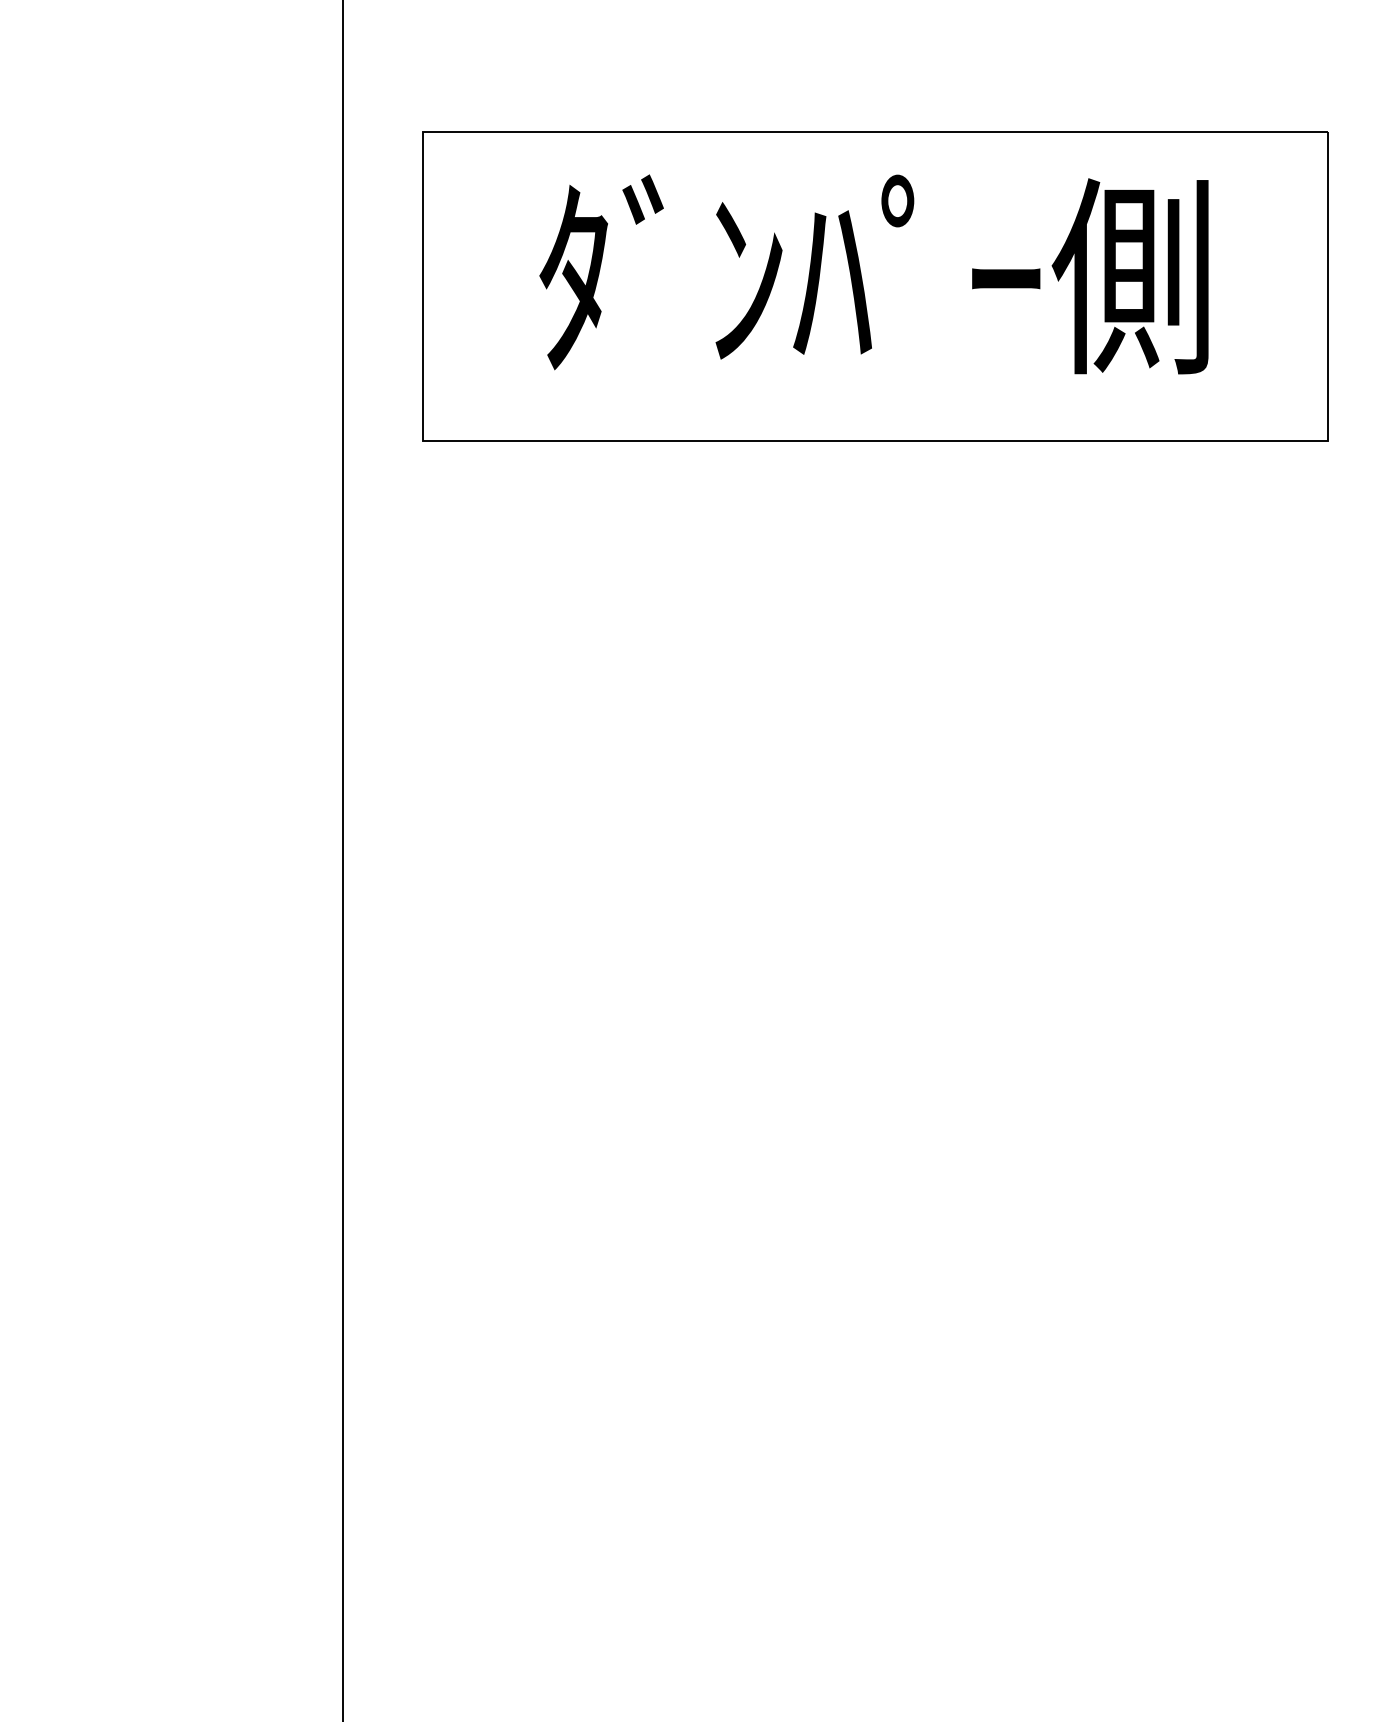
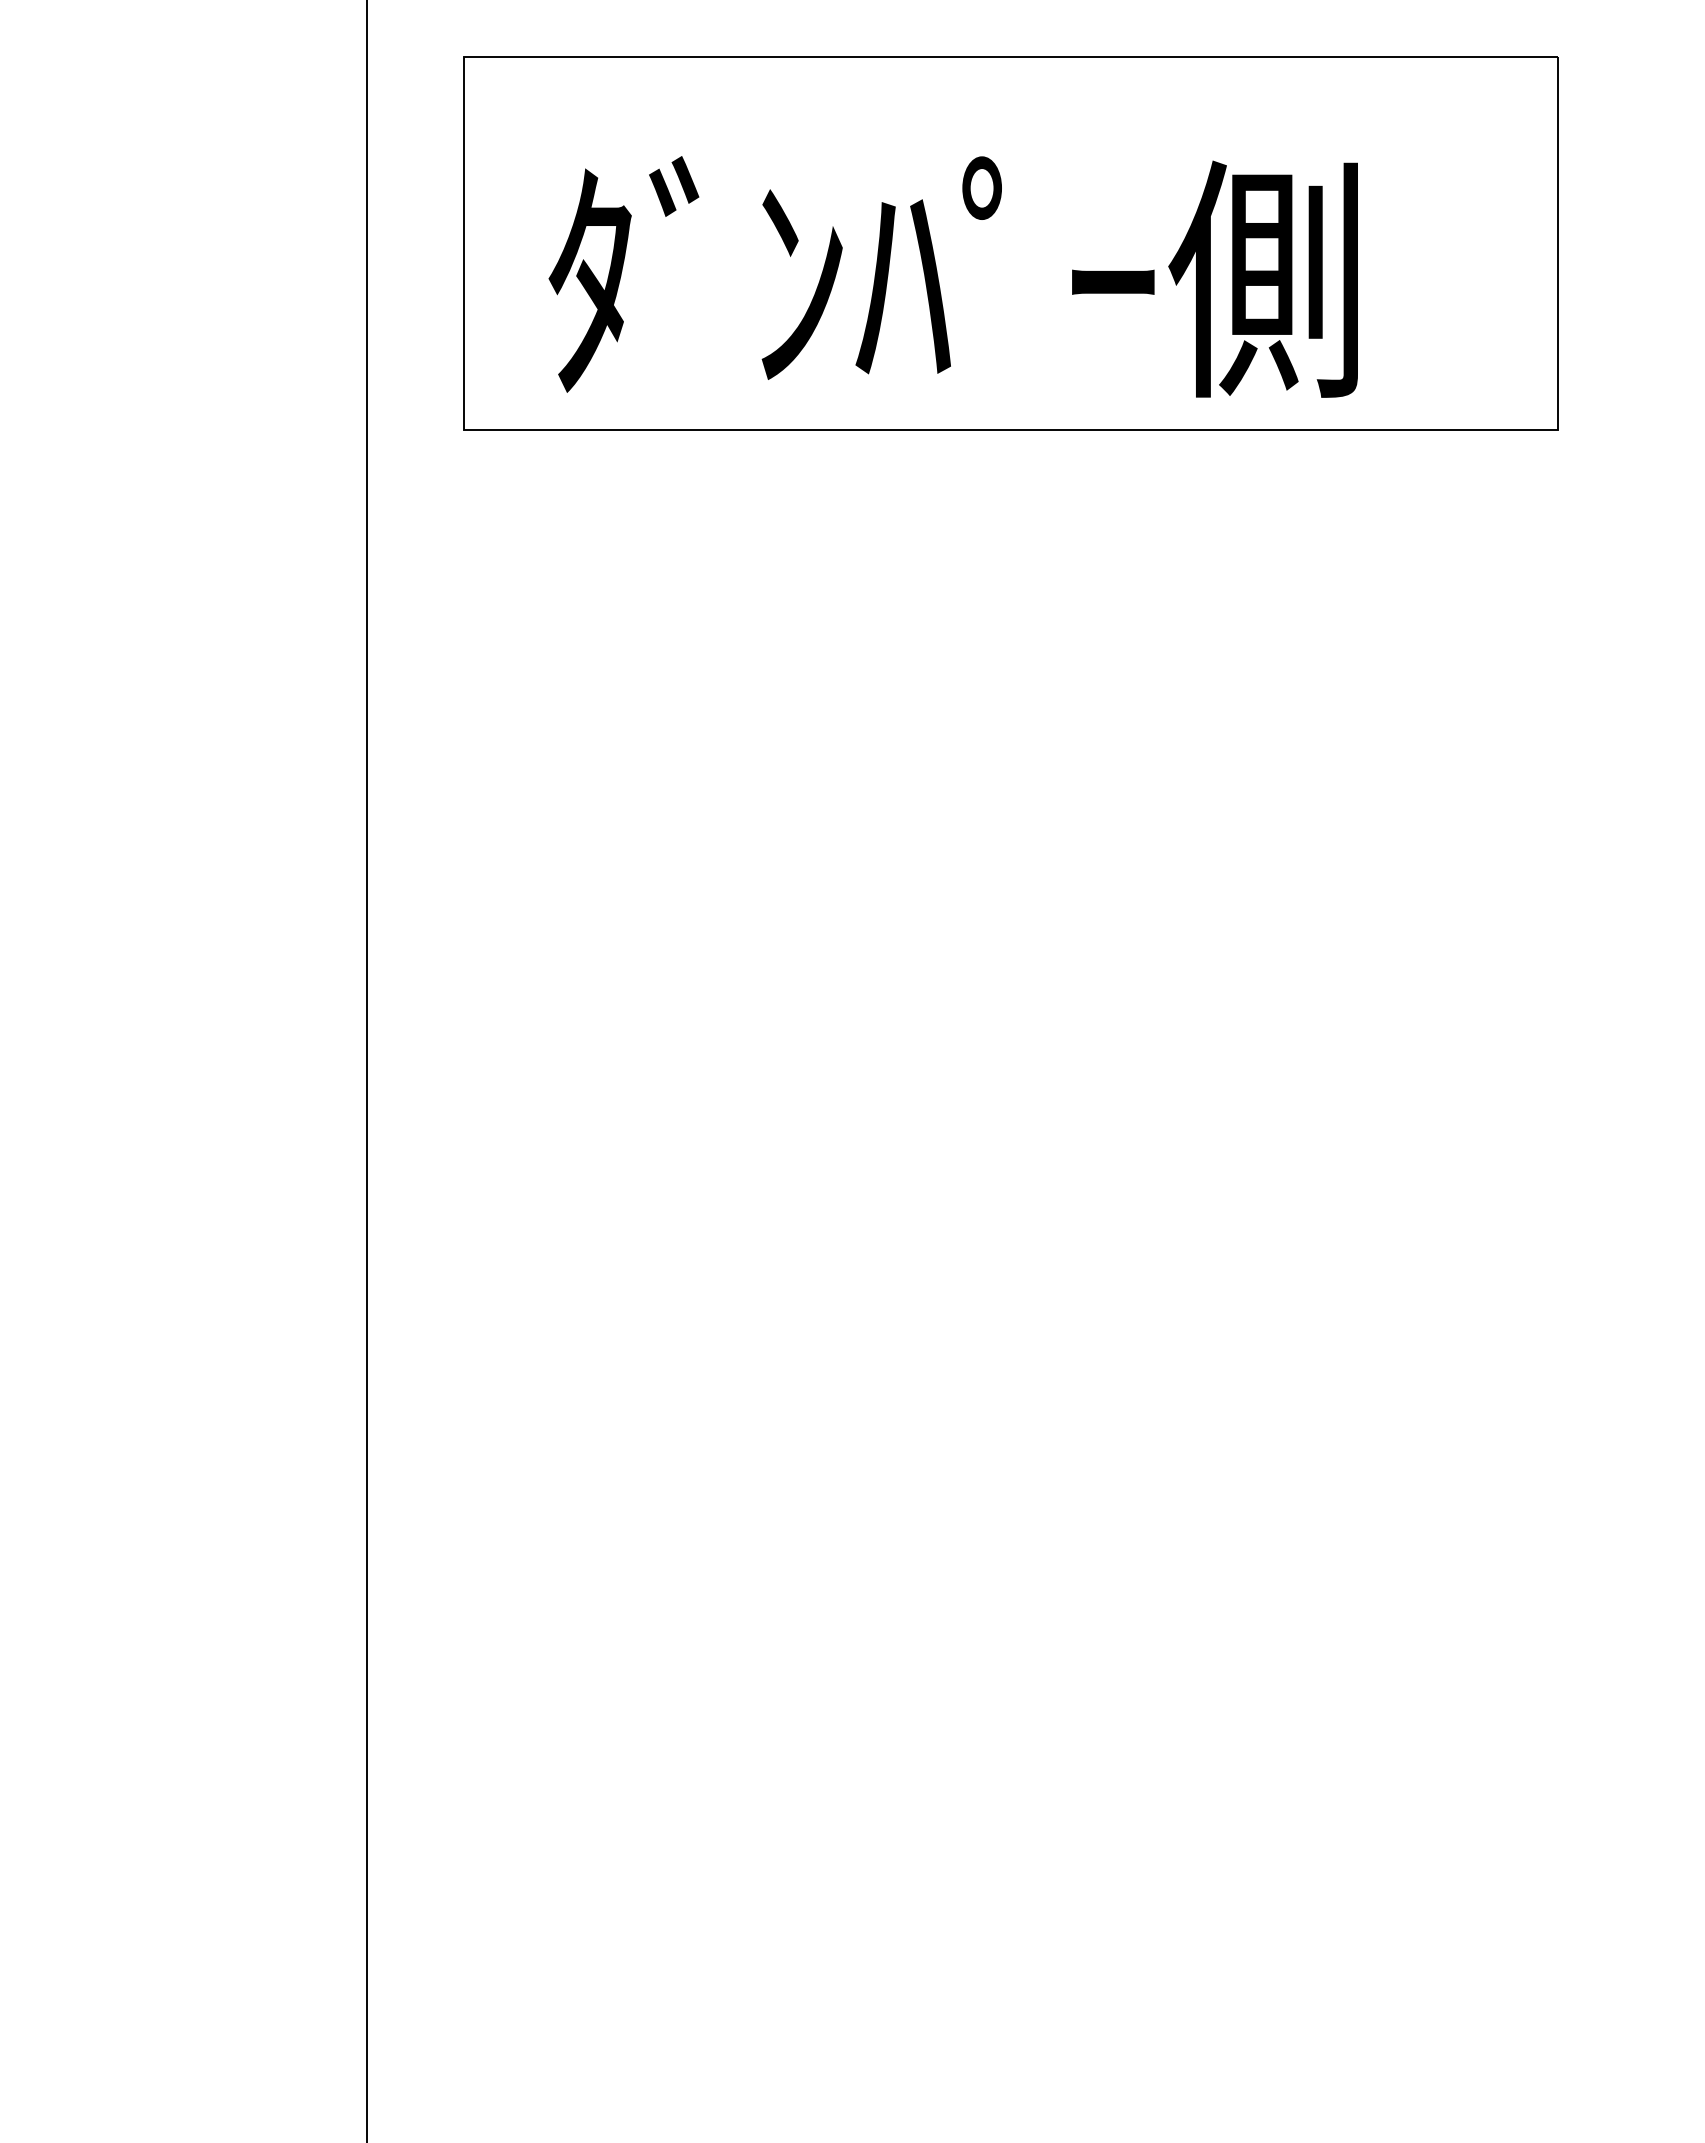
text: (873, 274) -> (952, 276), moved

